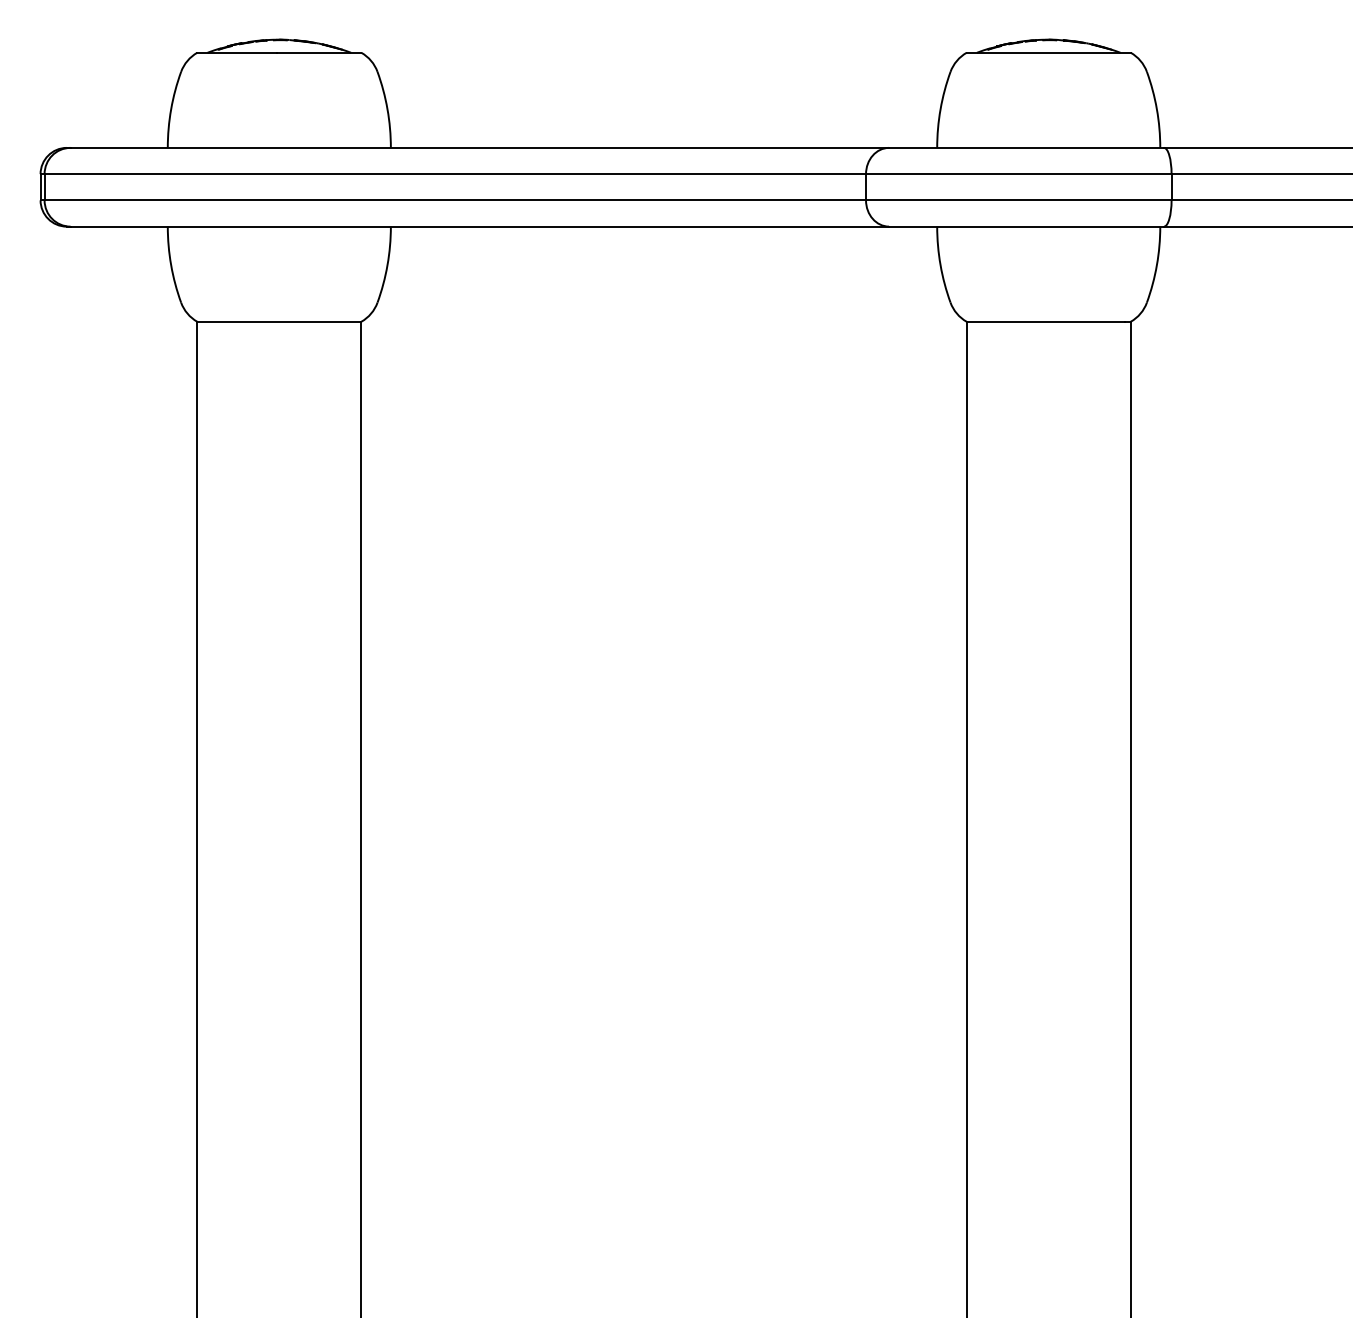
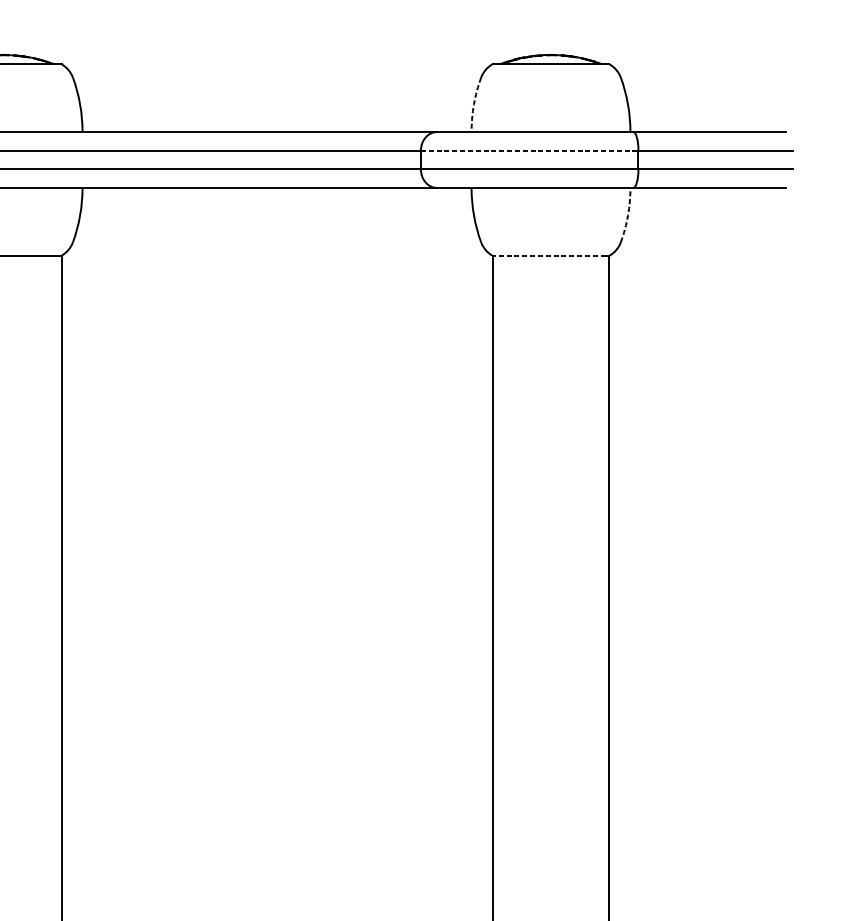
arc: (940, 109) -> (473, 104), solid -> dashed
line: (1018, 174) -> (529, 150), solid -> dashed
arc: (1156, 265) -> (627, 215), solid -> dashed
line: (1045, 321) -> (548, 255), solid -> dashed

